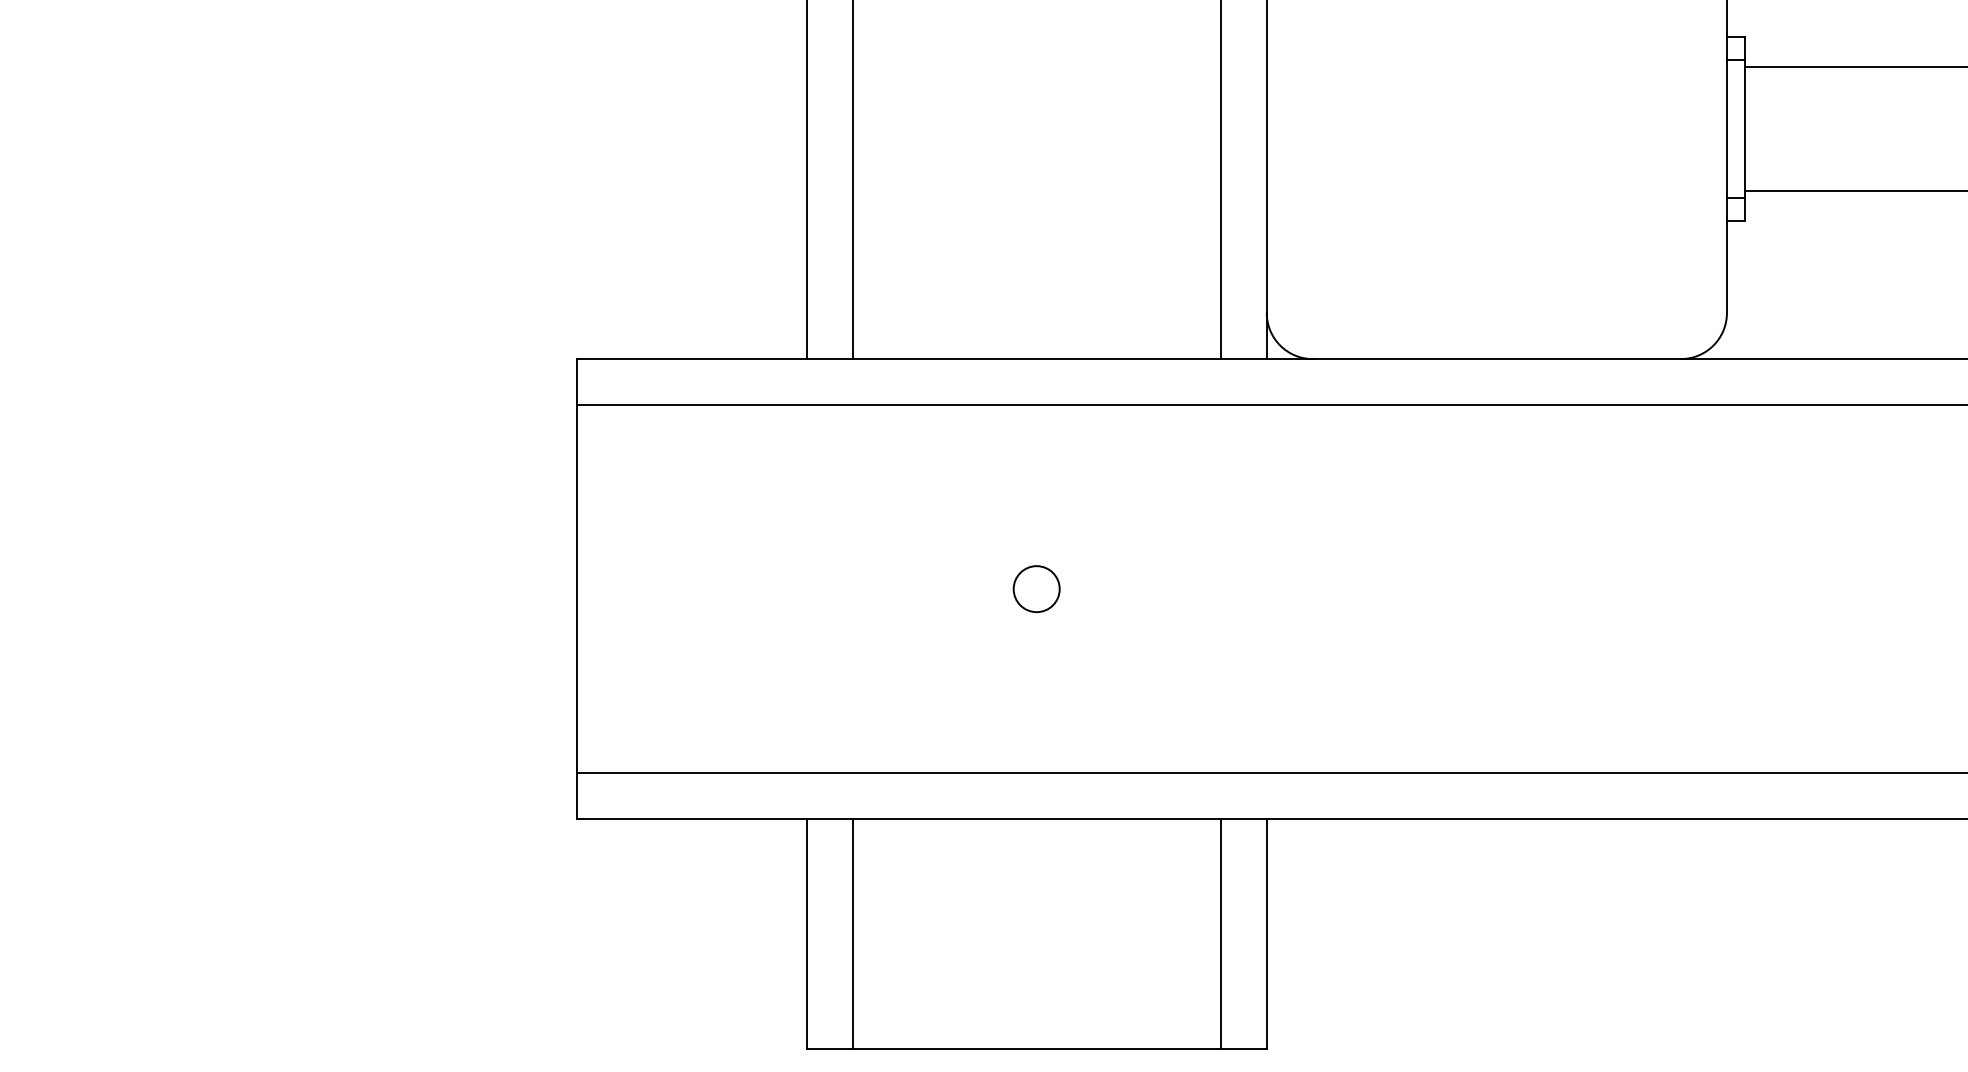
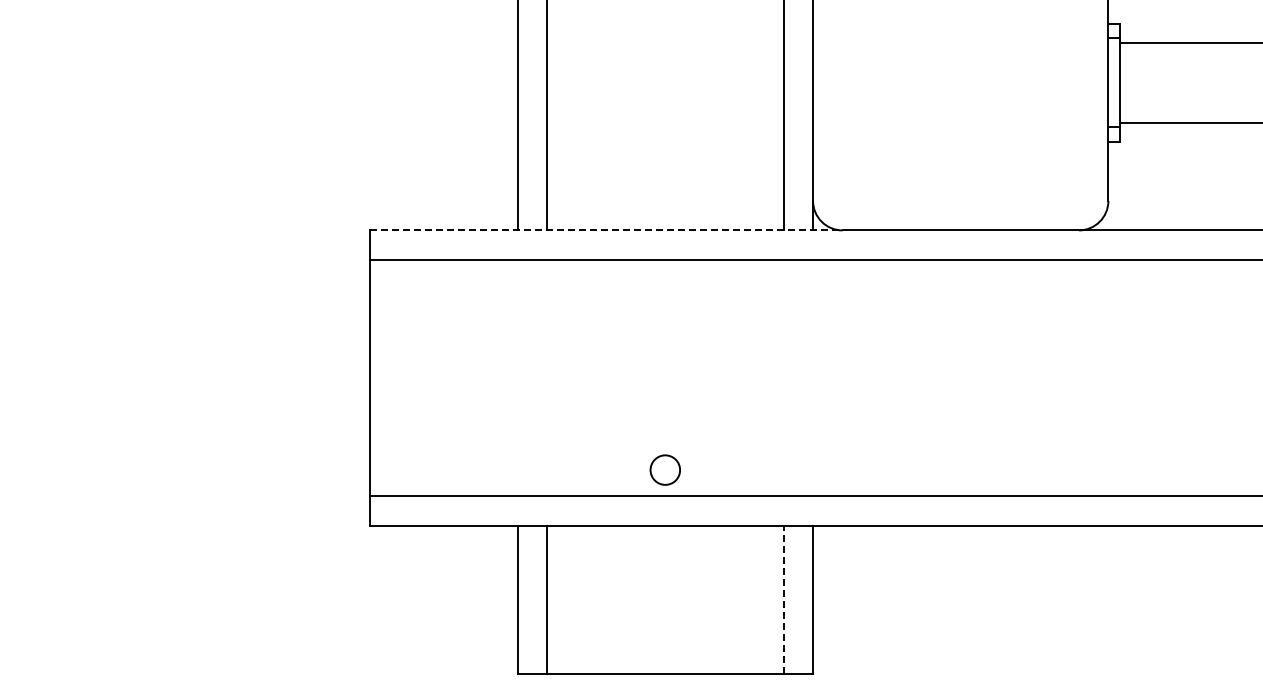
line: (945, 359) -> (606, 230), solid -> dashed
circle: (1035, 588) -> (664, 469), moved
line: (1220, 934) -> (783, 599), solid -> dashed

